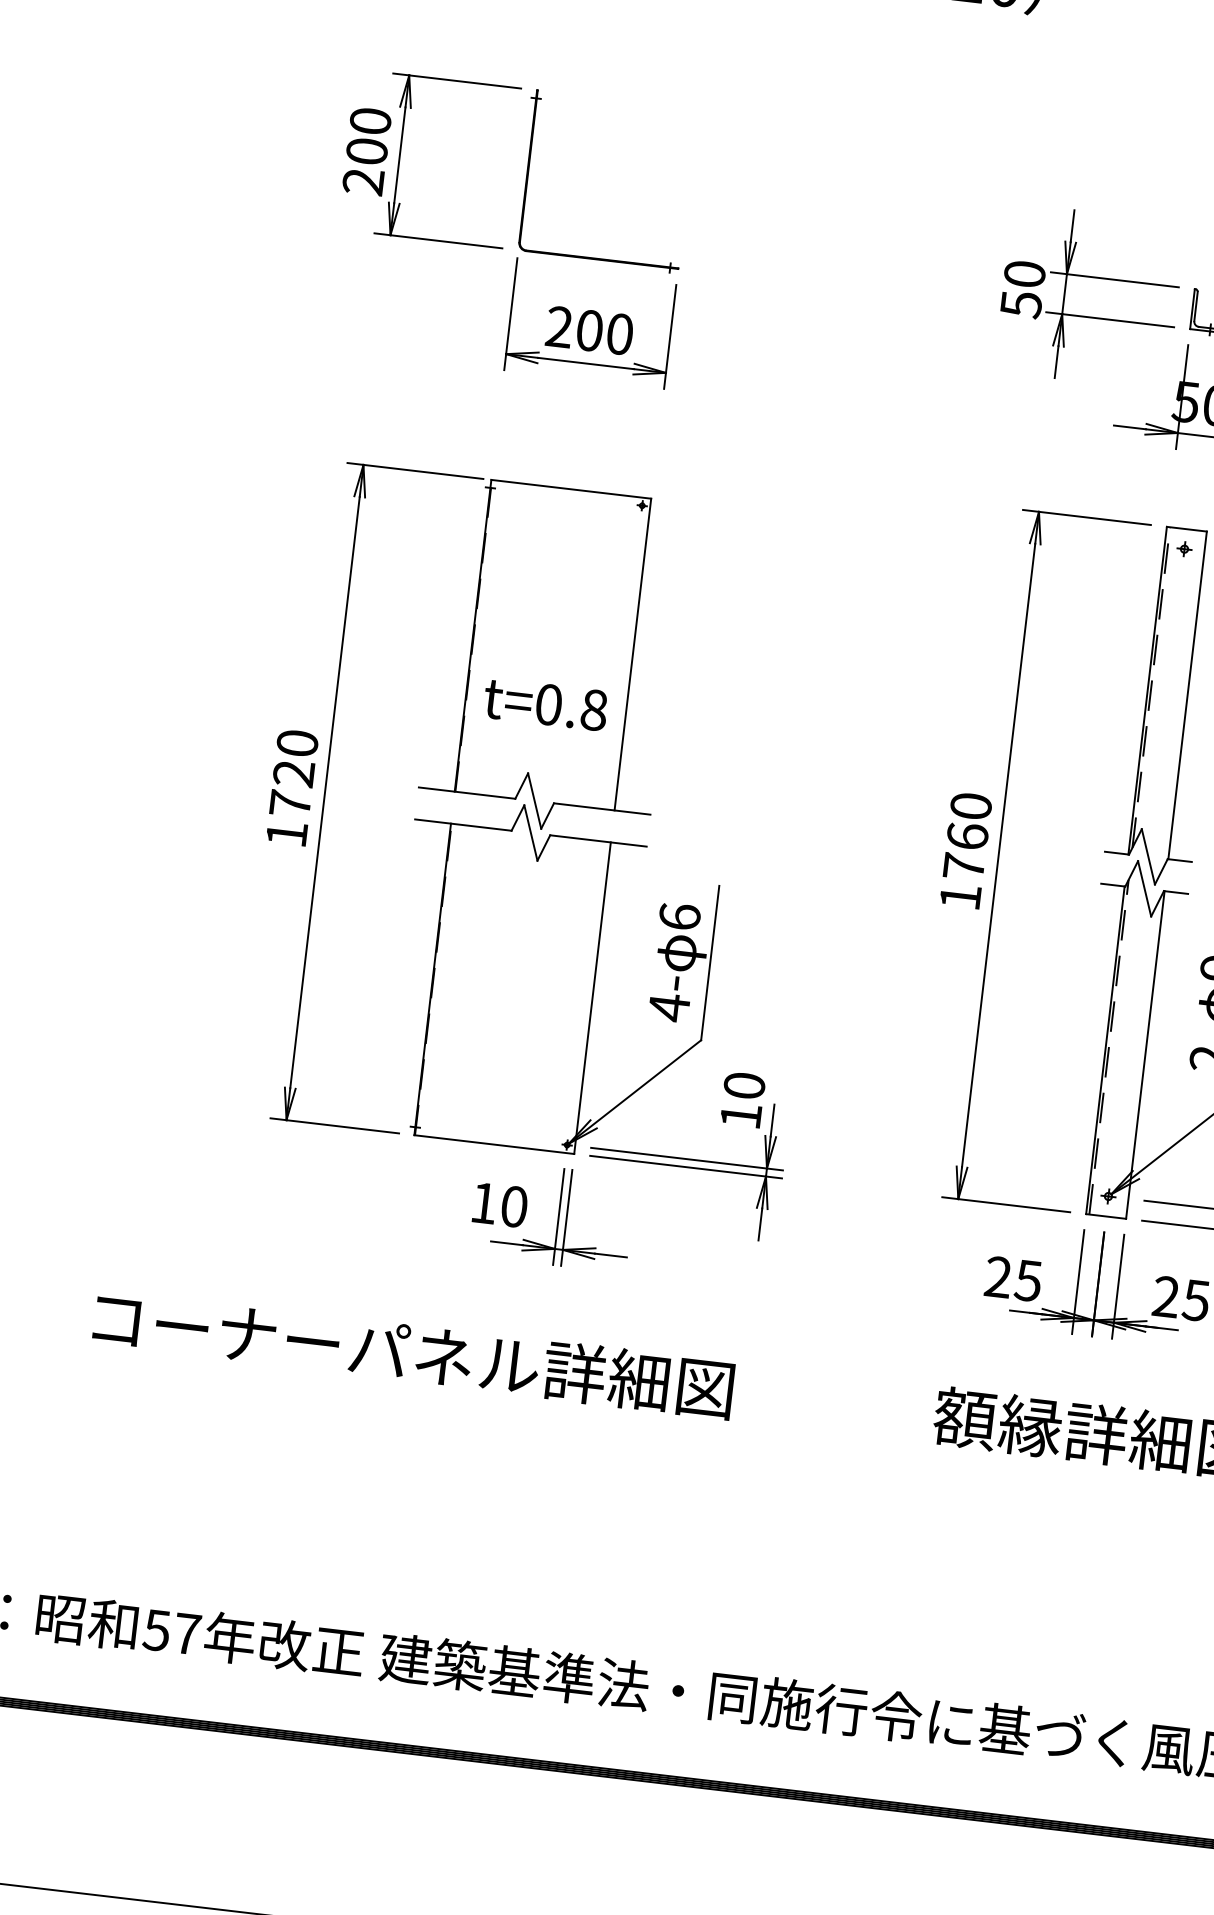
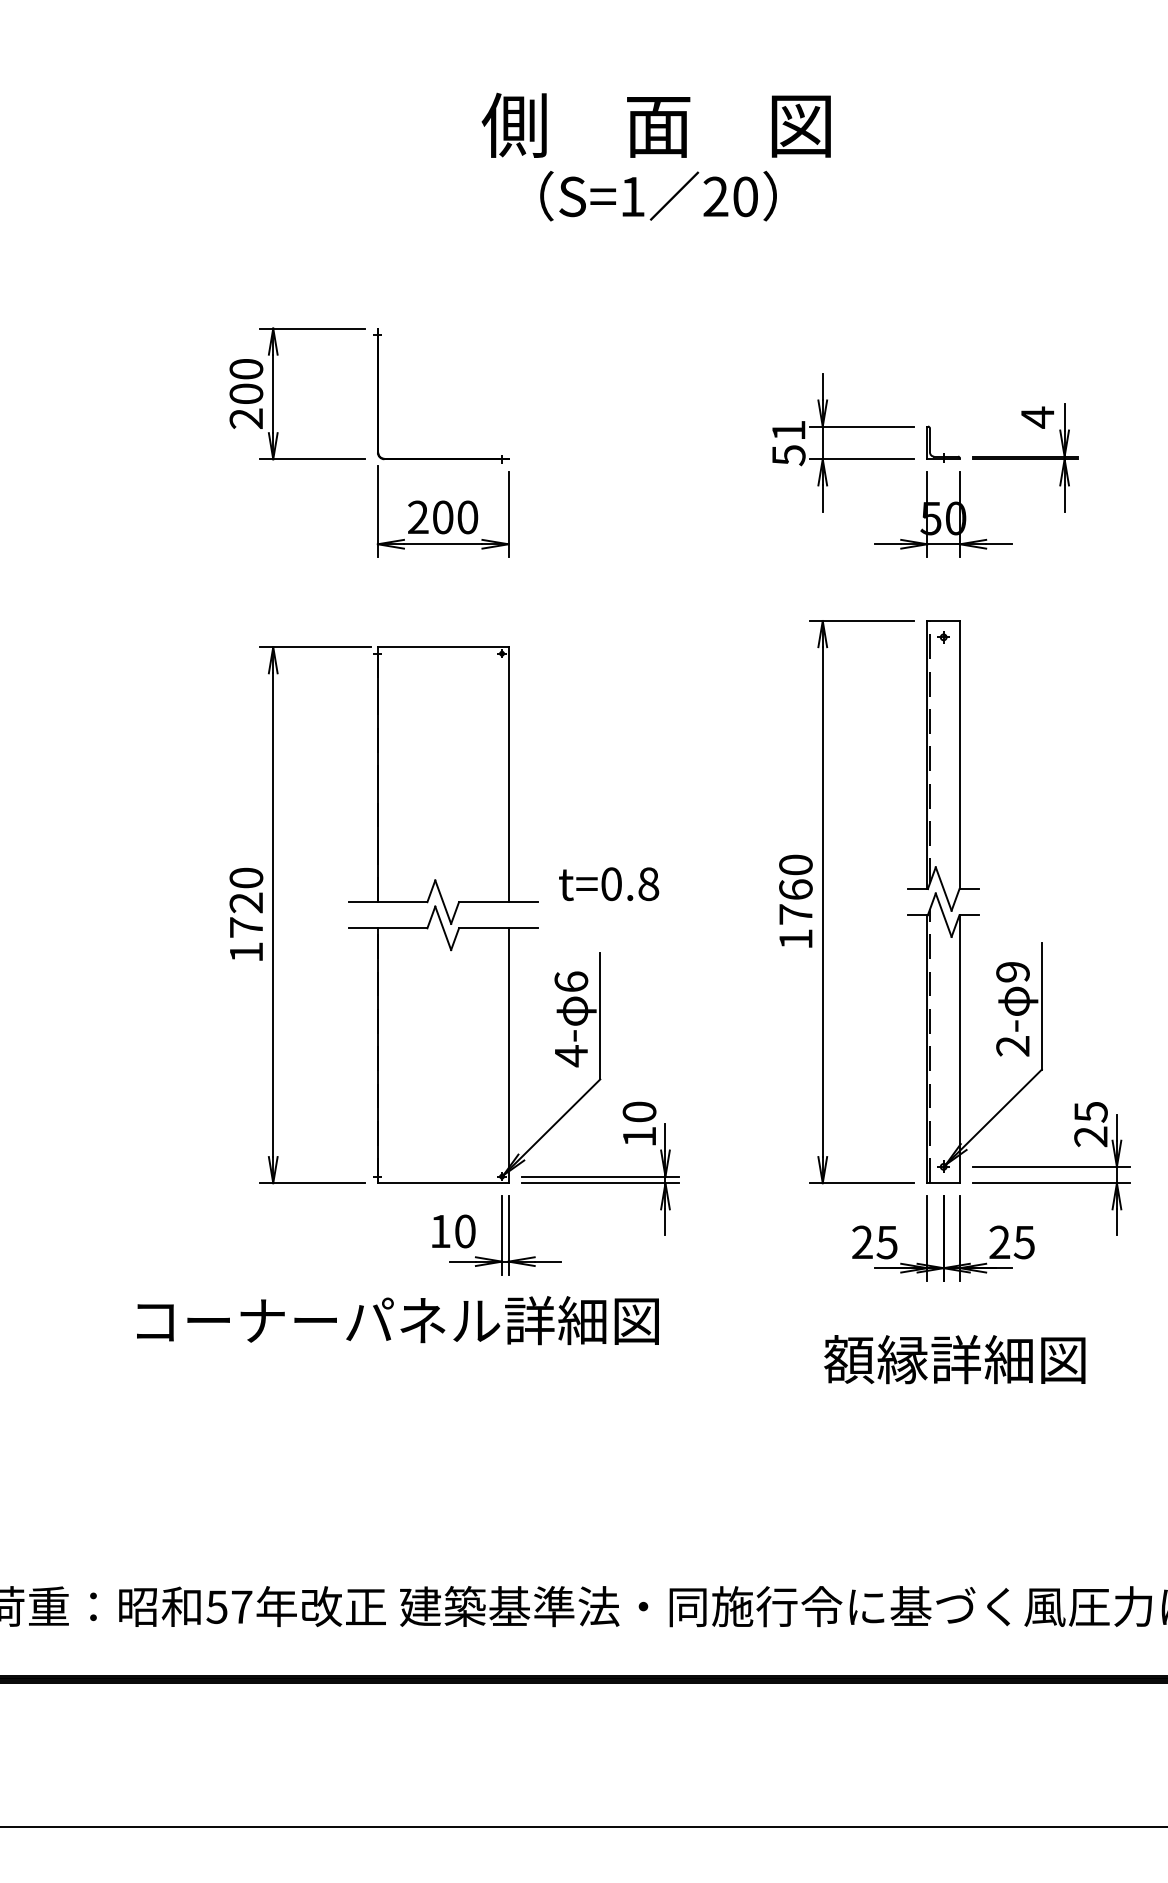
text: (1024, 274) -> (788, 430), 50 -> 51
text: (546, 704) -> (609, 884), moved
text: (413, 1353) -> (397, 1320), moved

